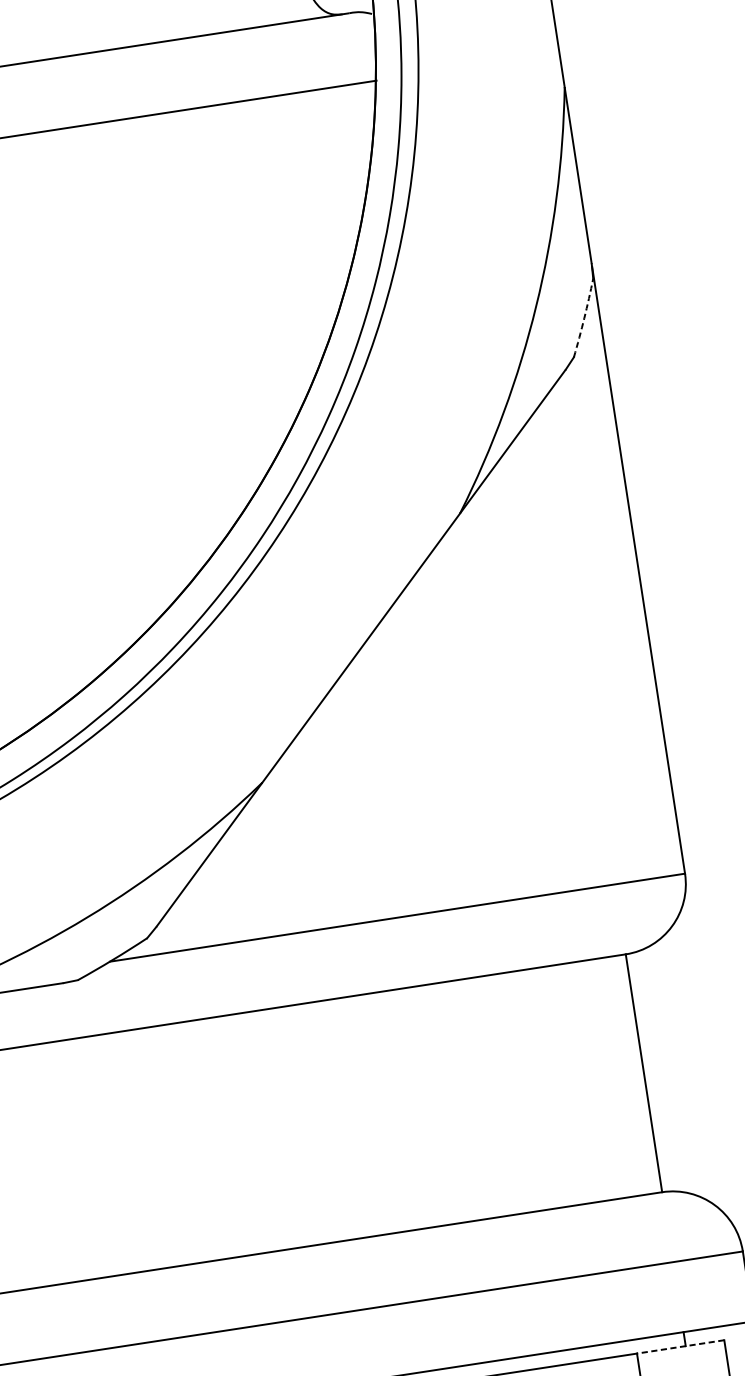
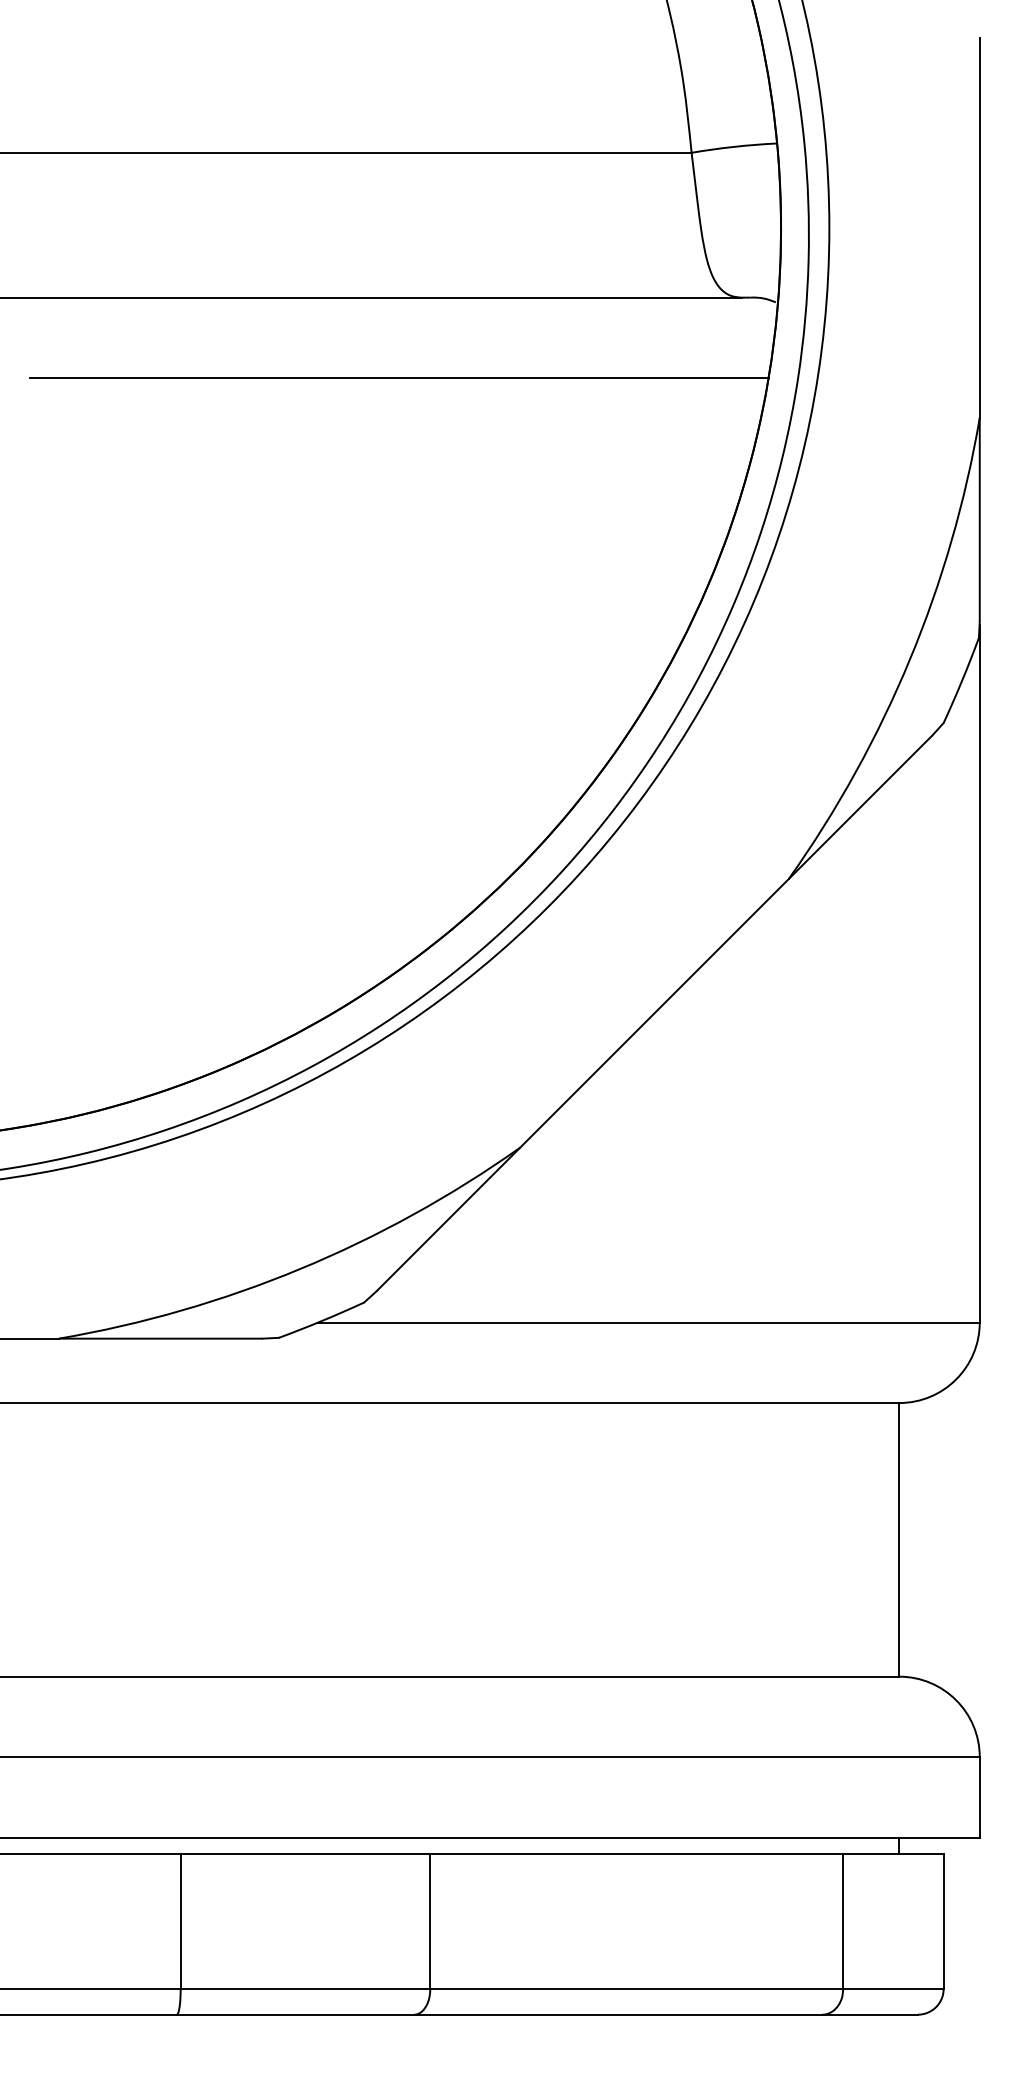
arc: (584, 317) -> (962, 680), dashed -> solid
line: (679, 1346) -> (892, 1853), dashed -> solid

